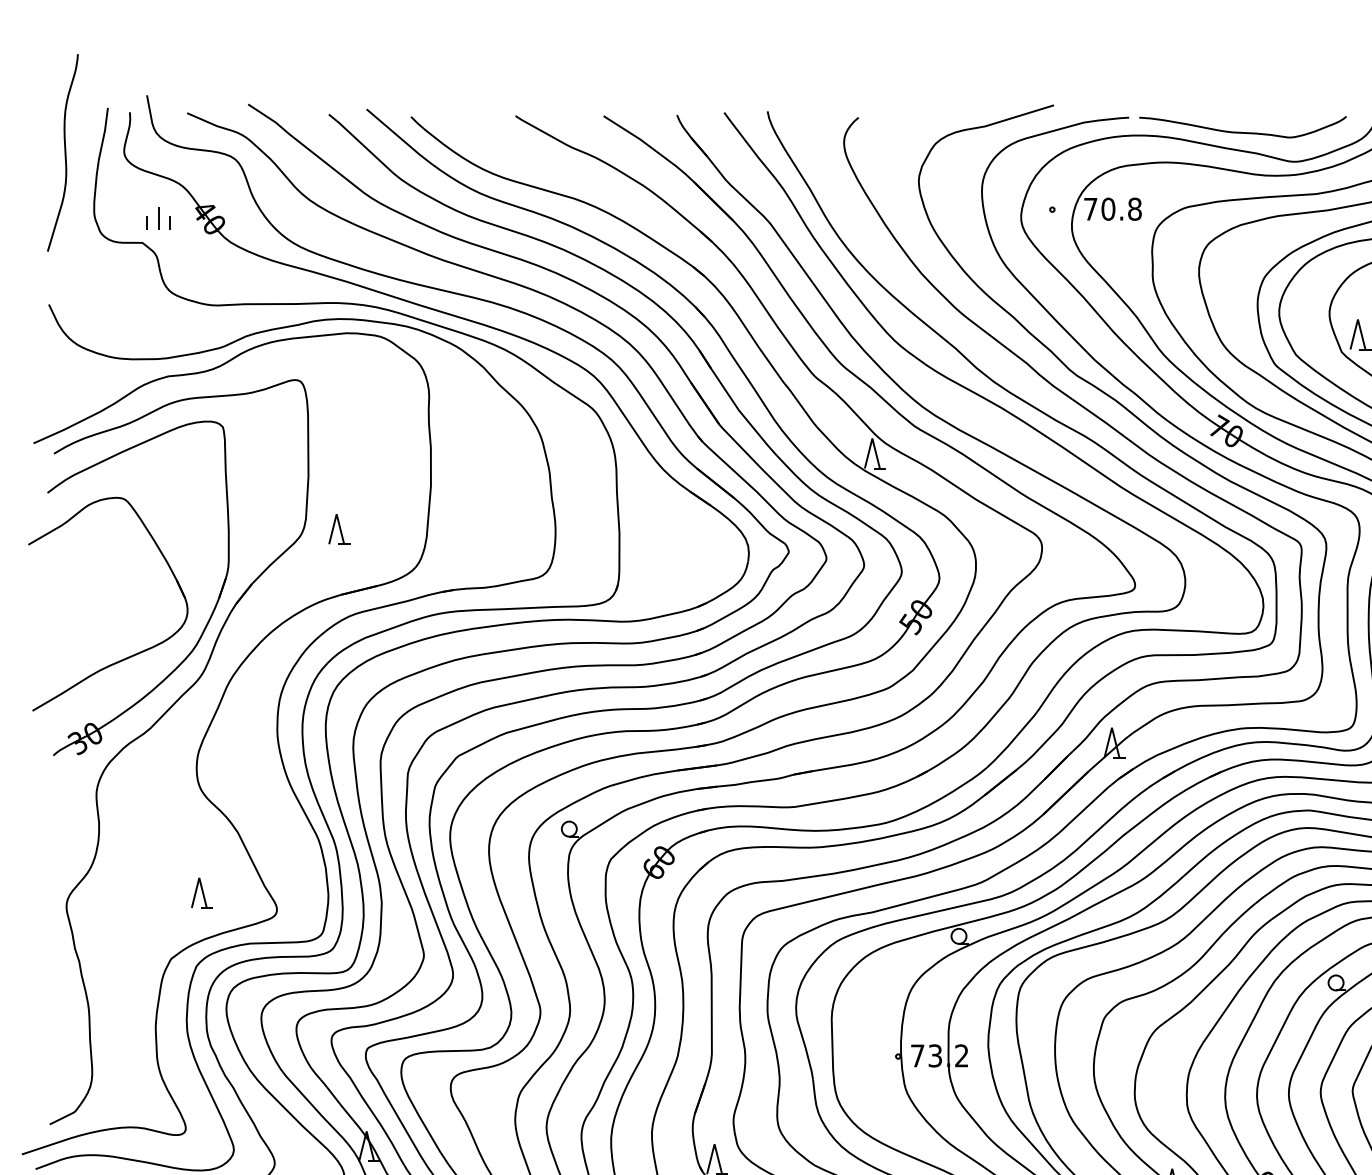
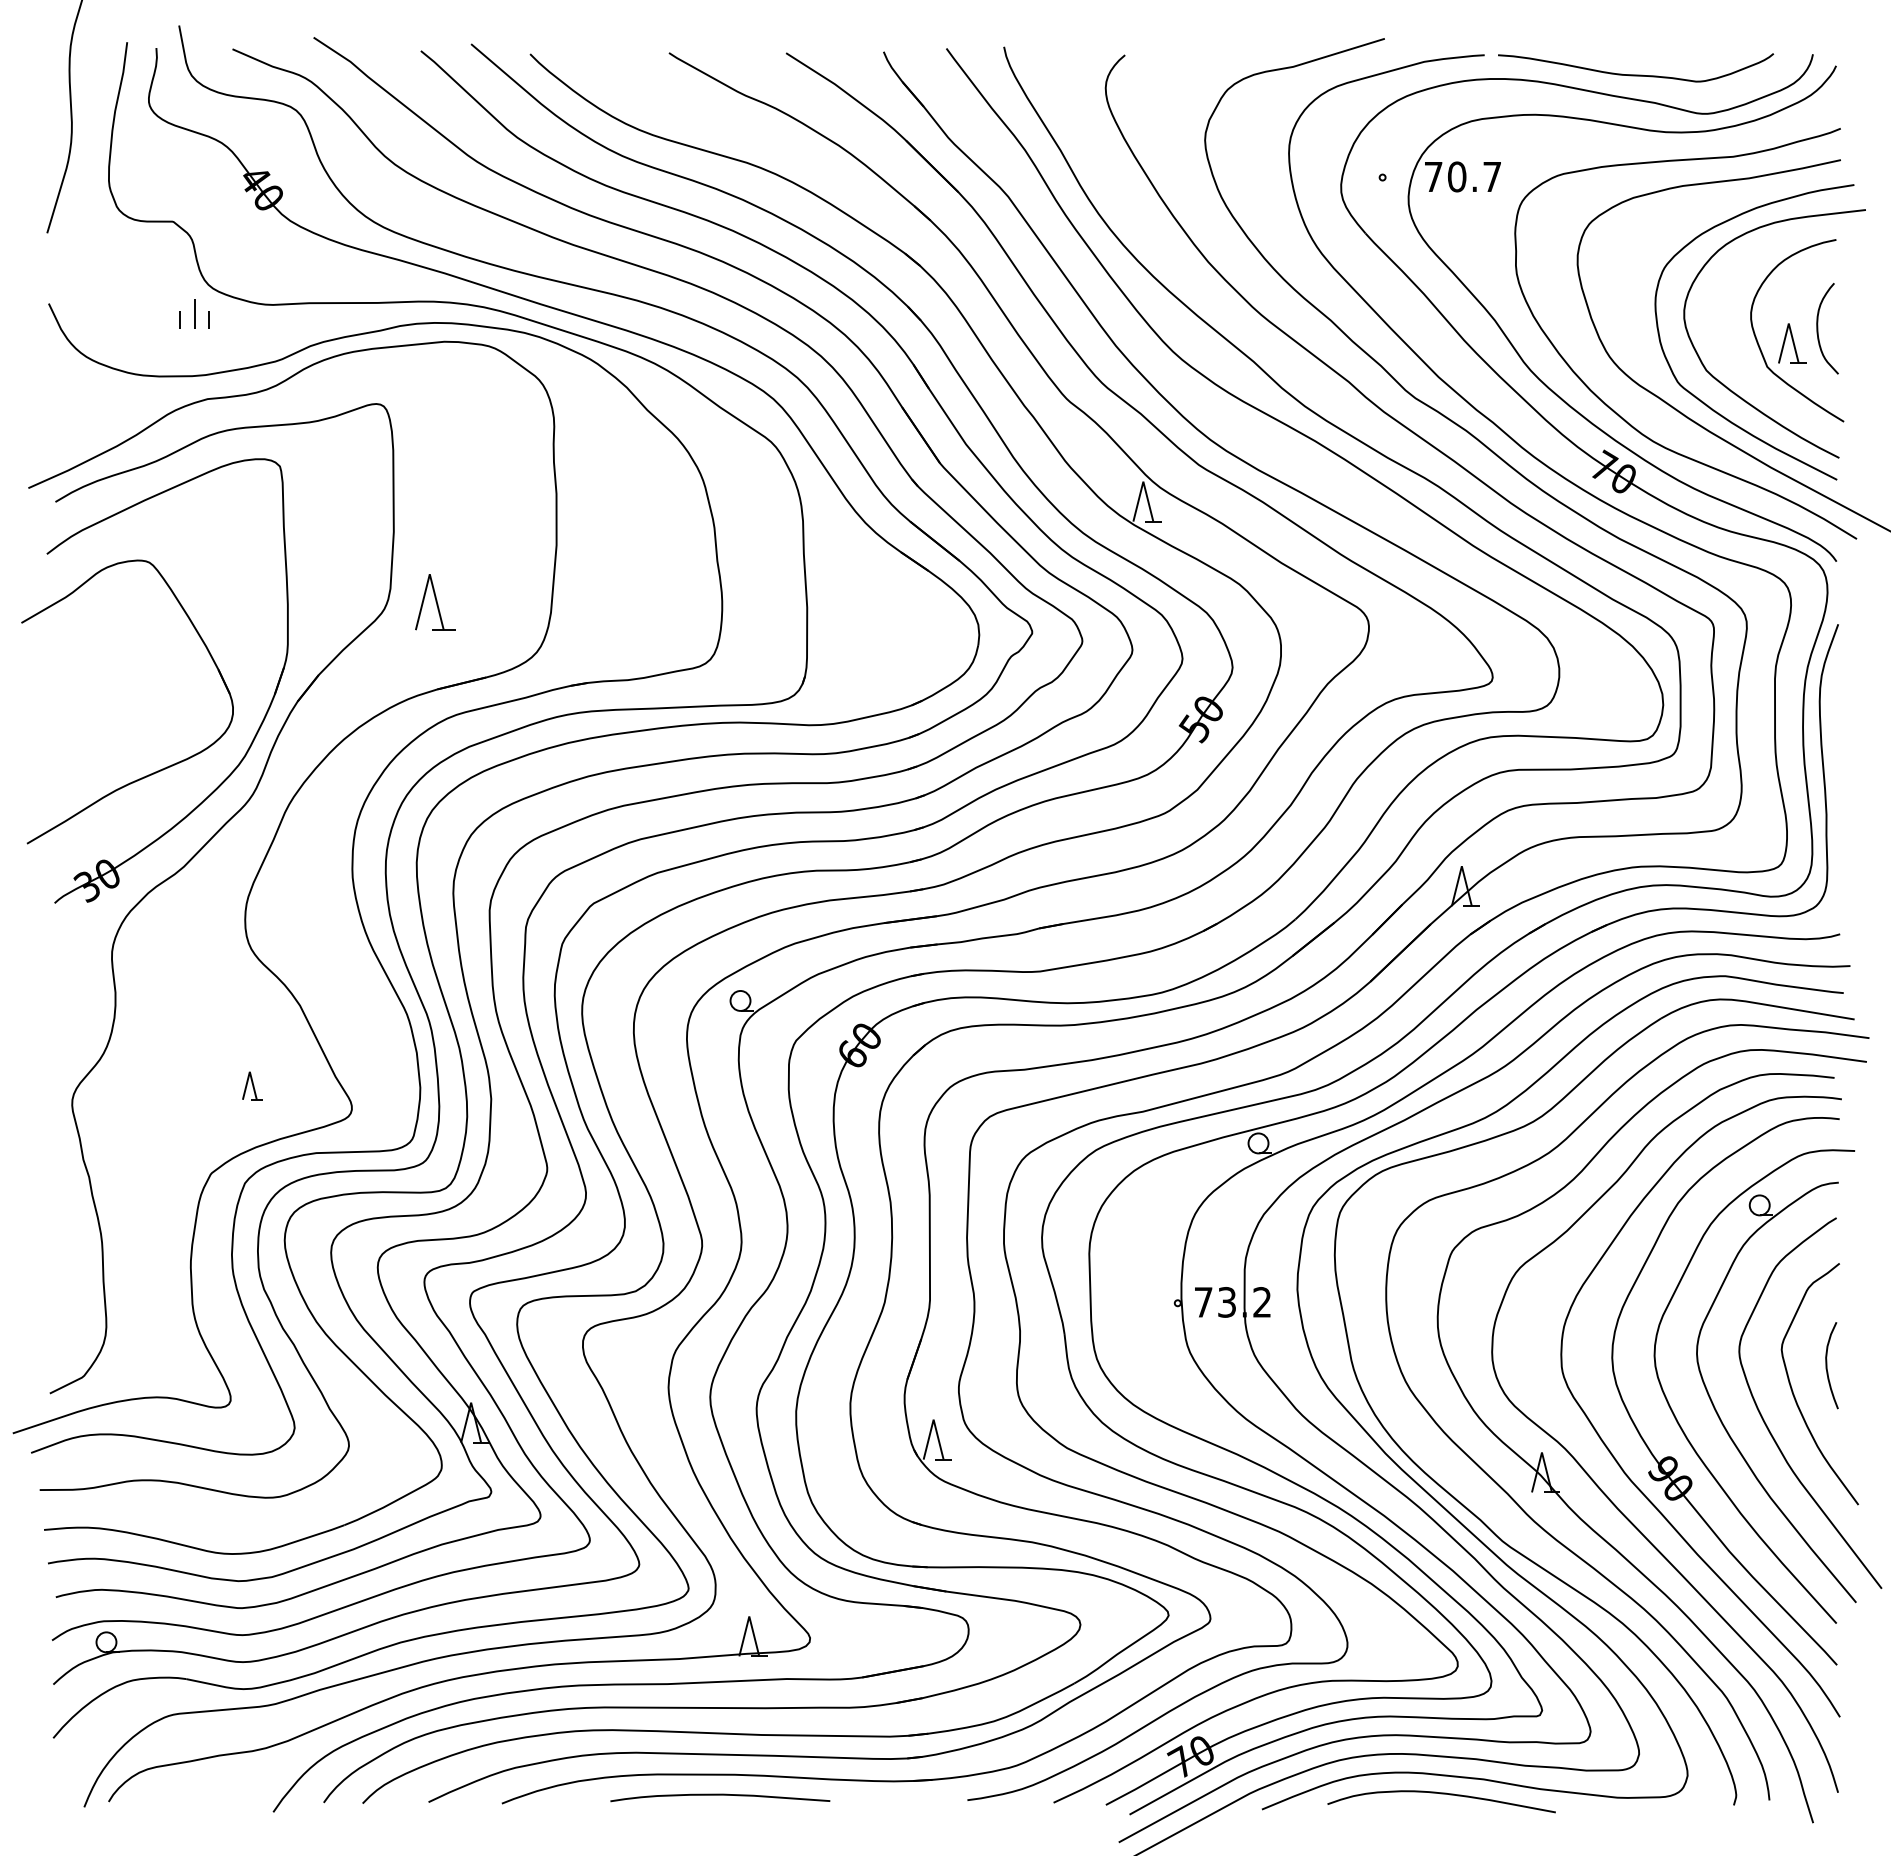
text: (1135, 208) -> (1492, 176), 70.8 -> 70.7
part: (158, 217) -> (194, 313), moved
part: (339, 529) -> (434, 602), size x1.4
part: (202, 892) -> (252, 1085), size x0.7

